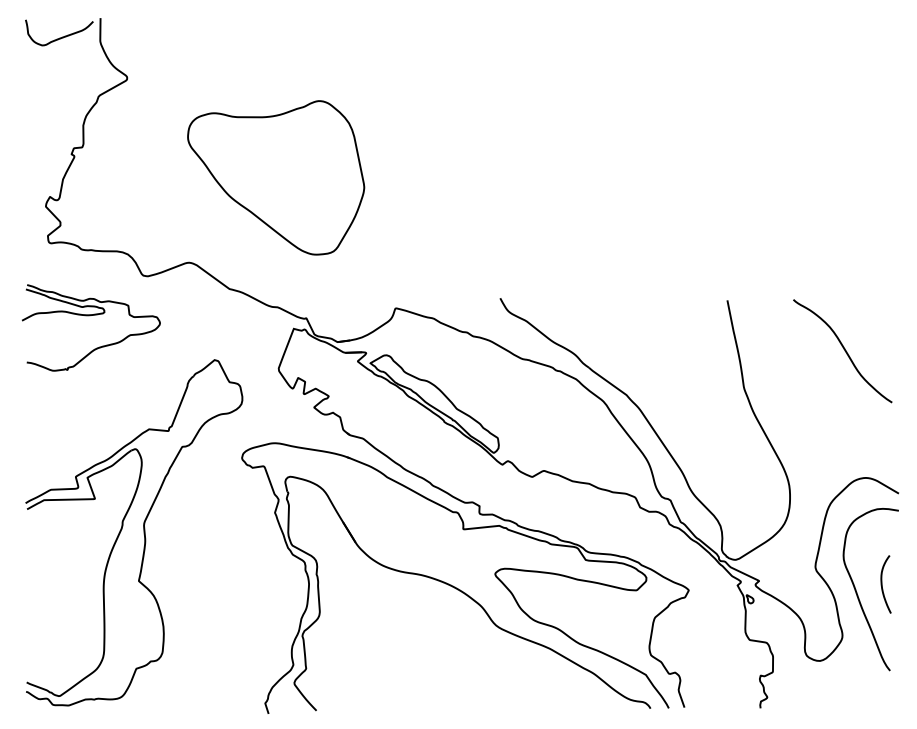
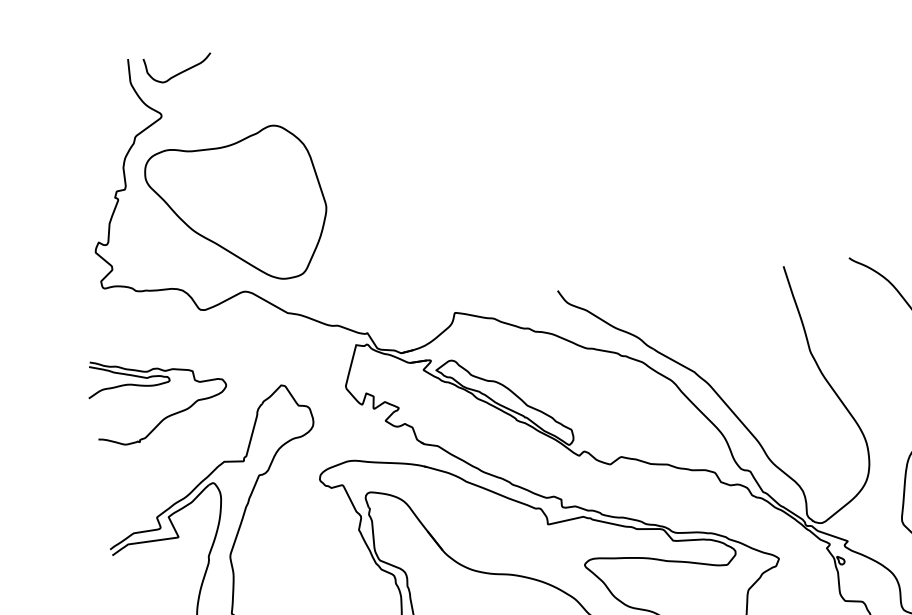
curve: (62, 36) -> (181, 71), moved
part: (276, 177) -> (237, 206), moved
part: (90, 316) -> (156, 386), moved

